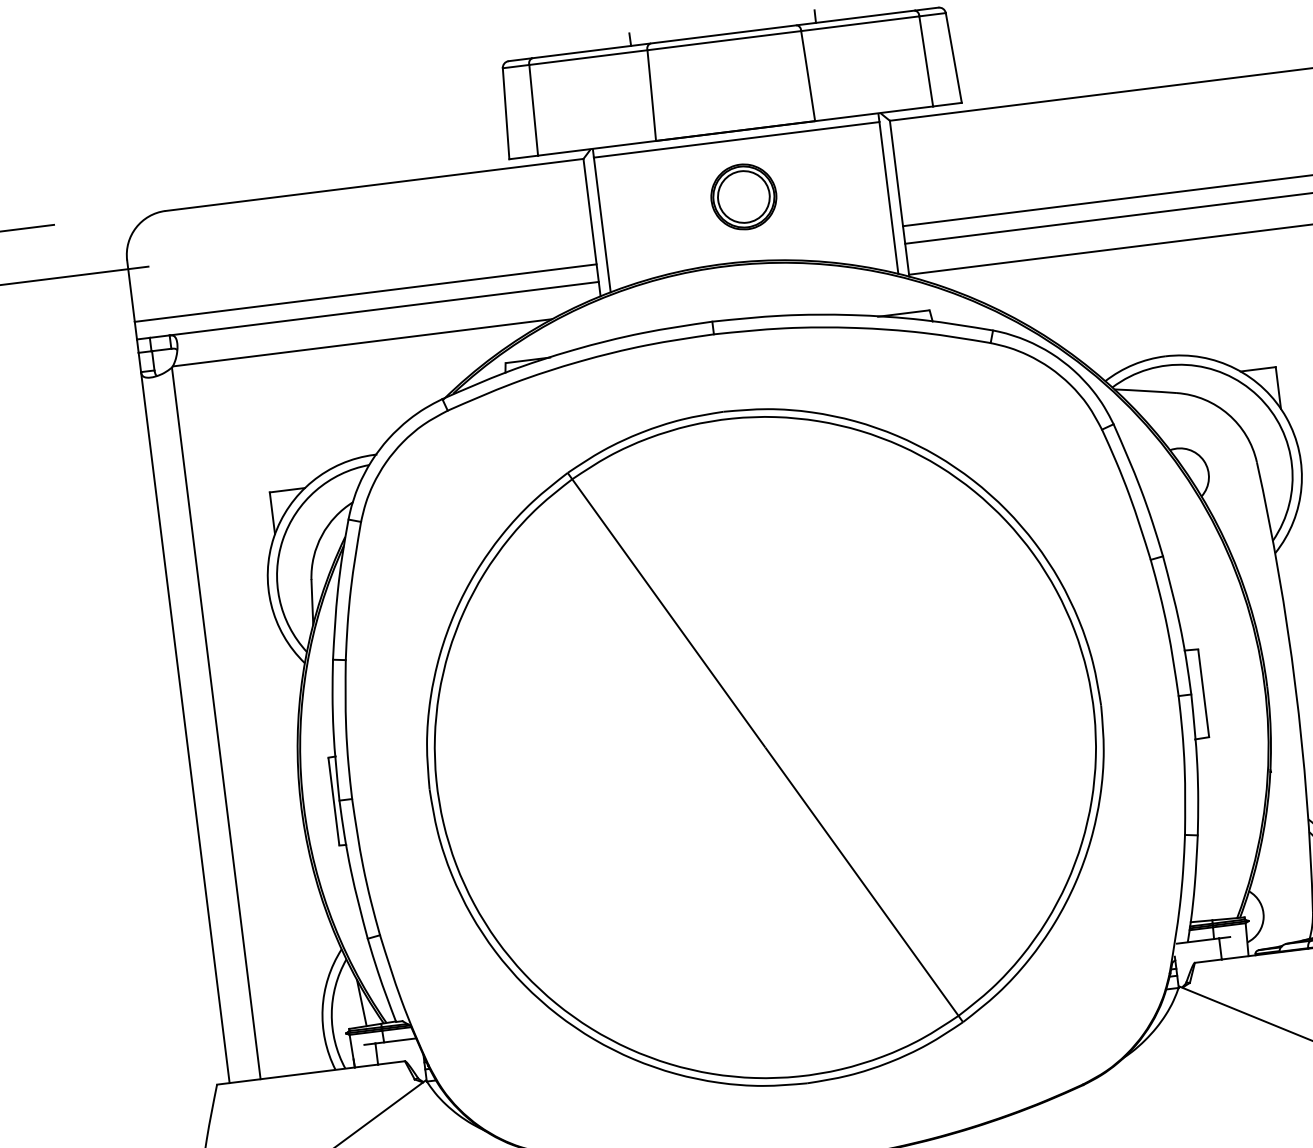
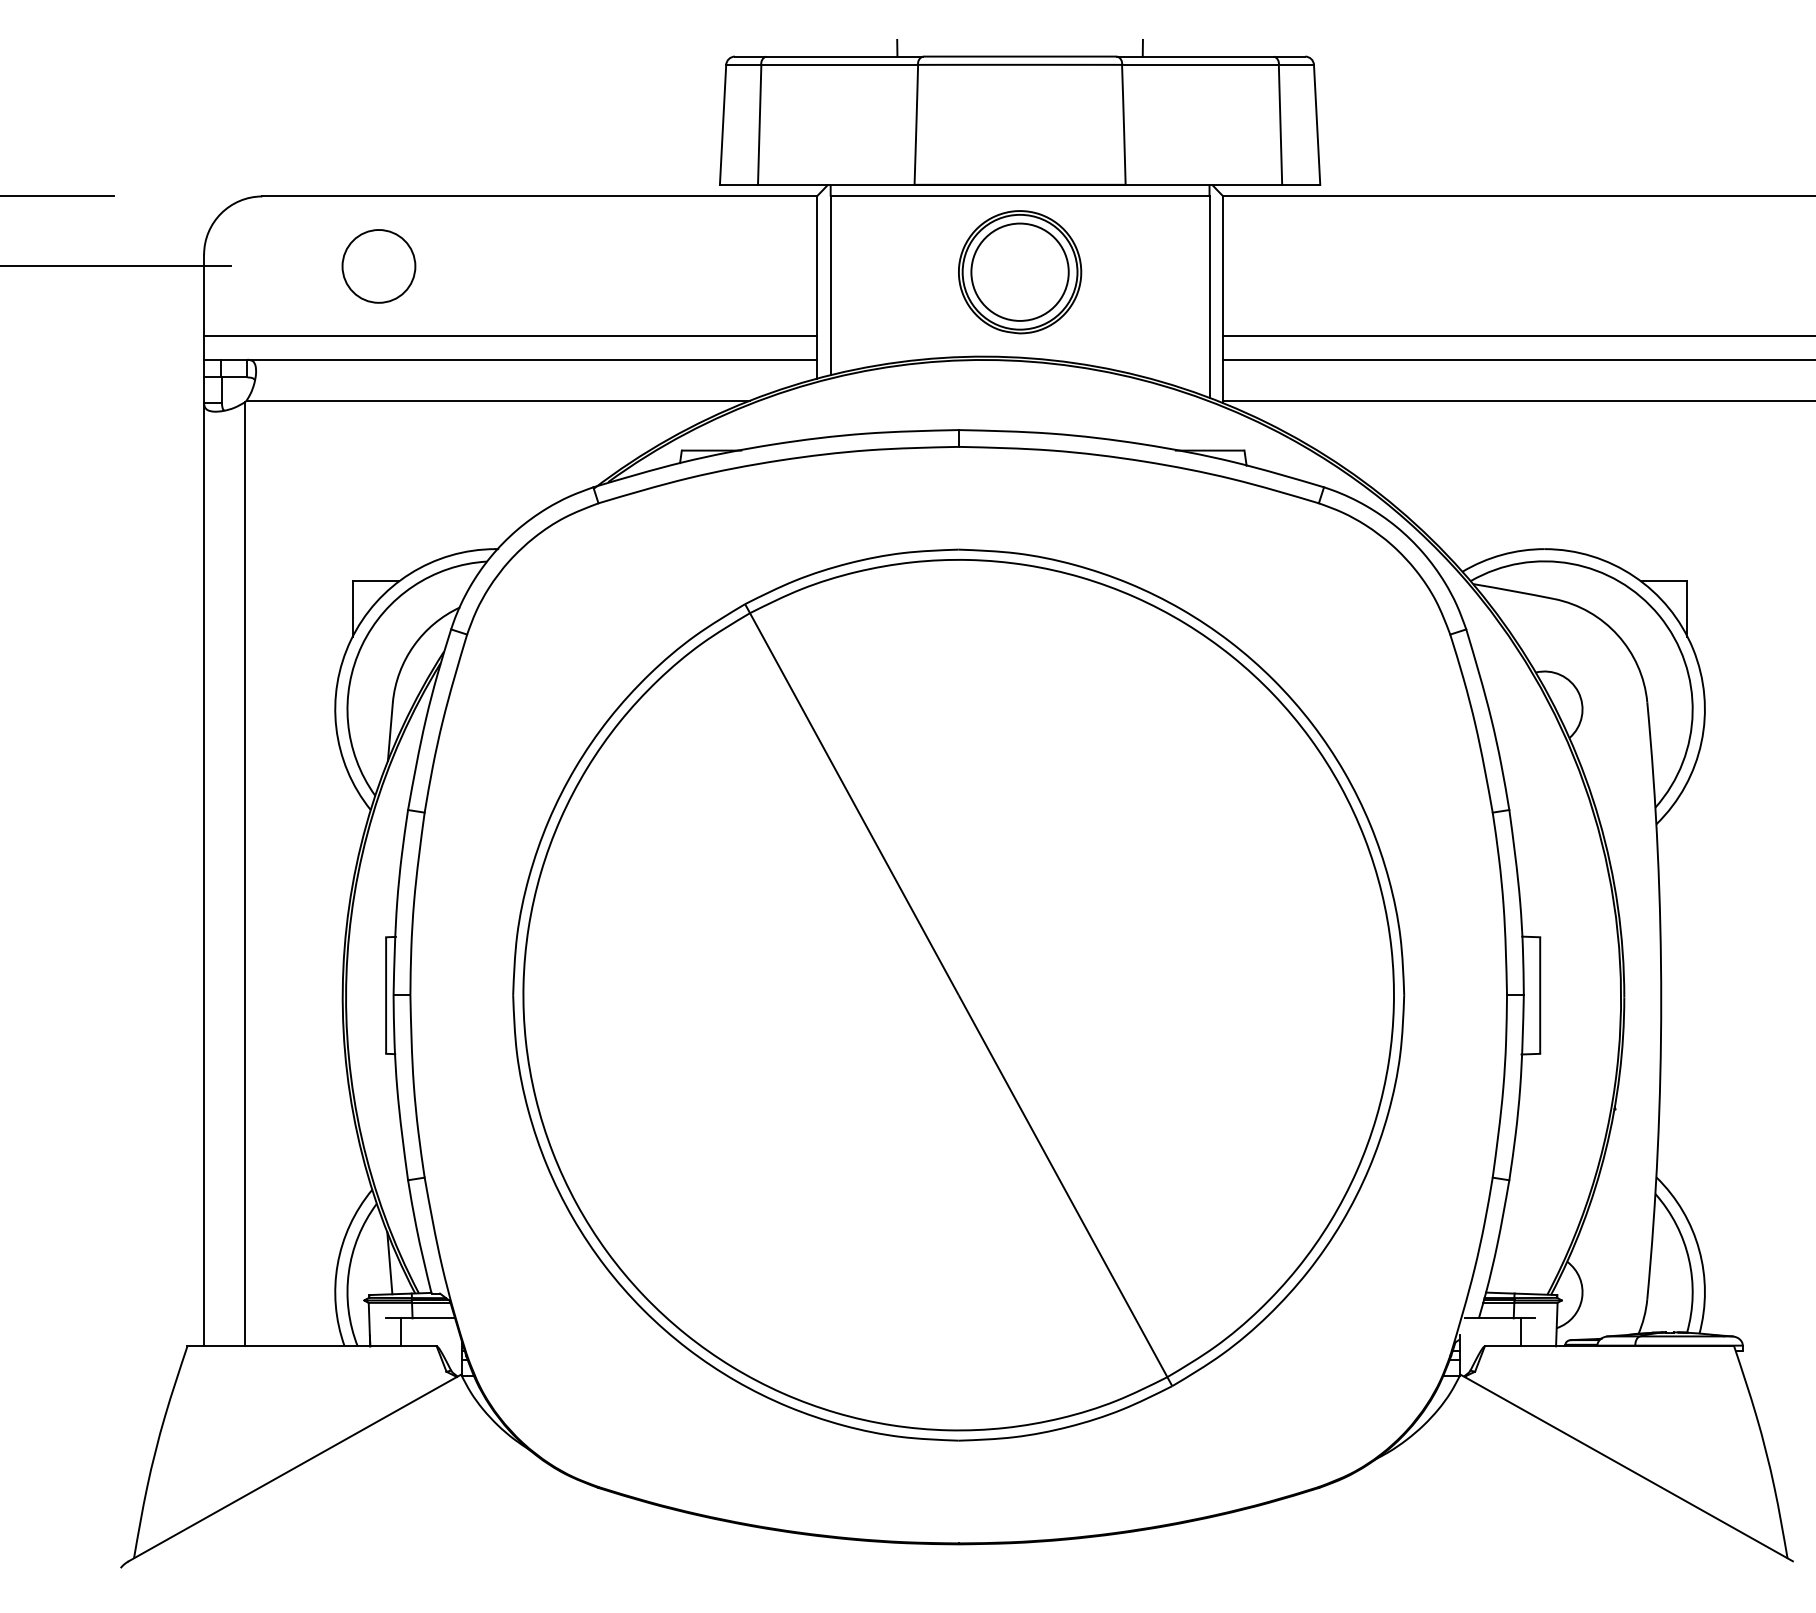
part: (744, 197) -> (1020, 272), size x1.43
circle: (259, 252) -> (378, 266), added

